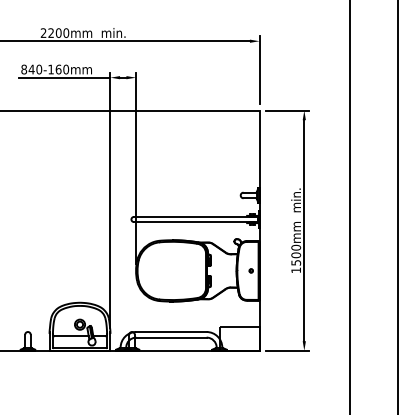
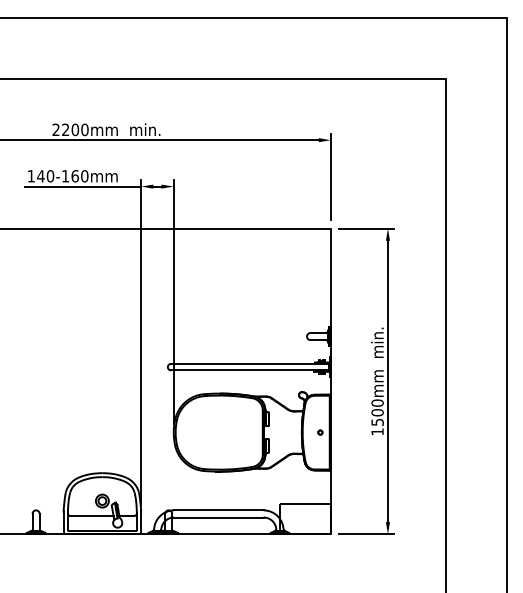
text: (23, 69) -> (30, 176), 840-160mm -> 140-160mm

